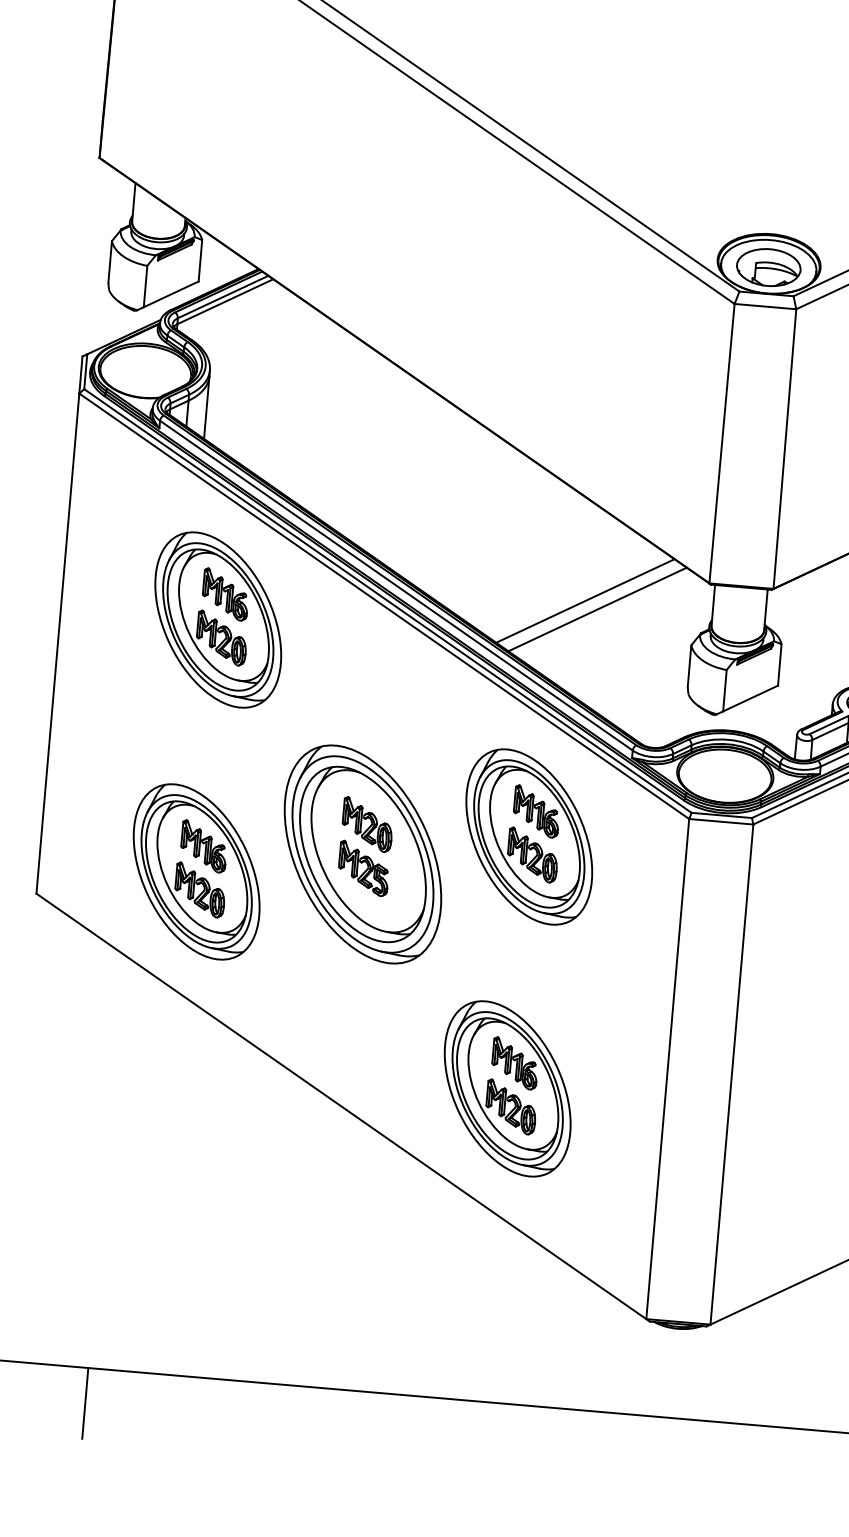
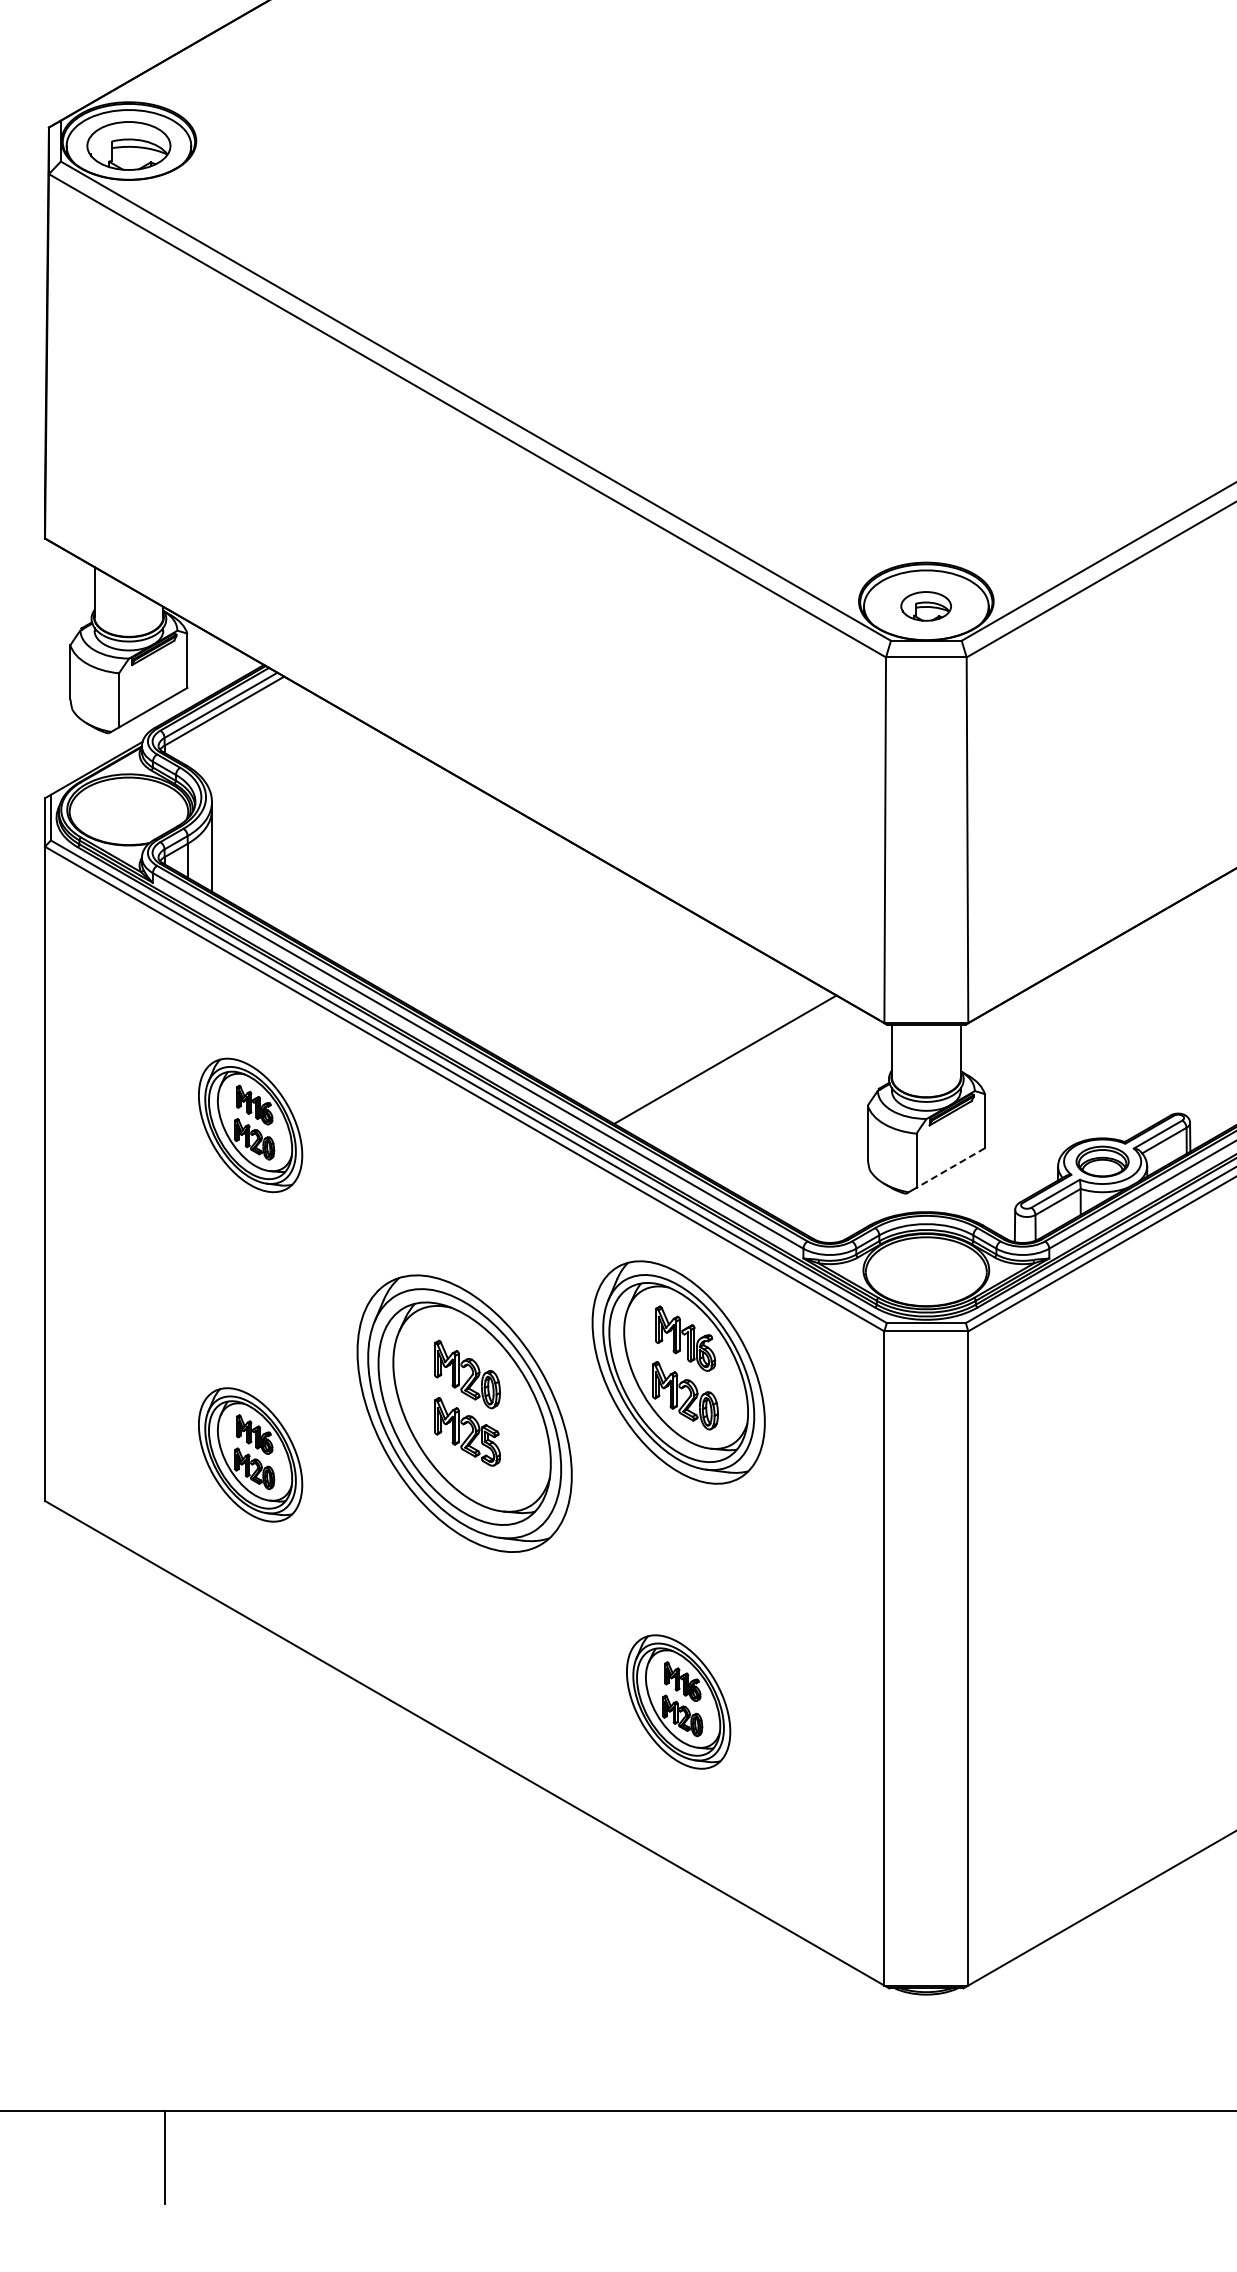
part: (768, 267) -> (925, 606), size x0.6
line: (597, 609) -> (741, 1069), removed
part: (218, 620) -> (250, 1125), size x0.6
line: (750, 698) -> (950, 1168), solid -> dashed
part: (196, 871) -> (250, 1454), size x0.6
part: (507, 1088) -> (678, 1701), size x0.6

